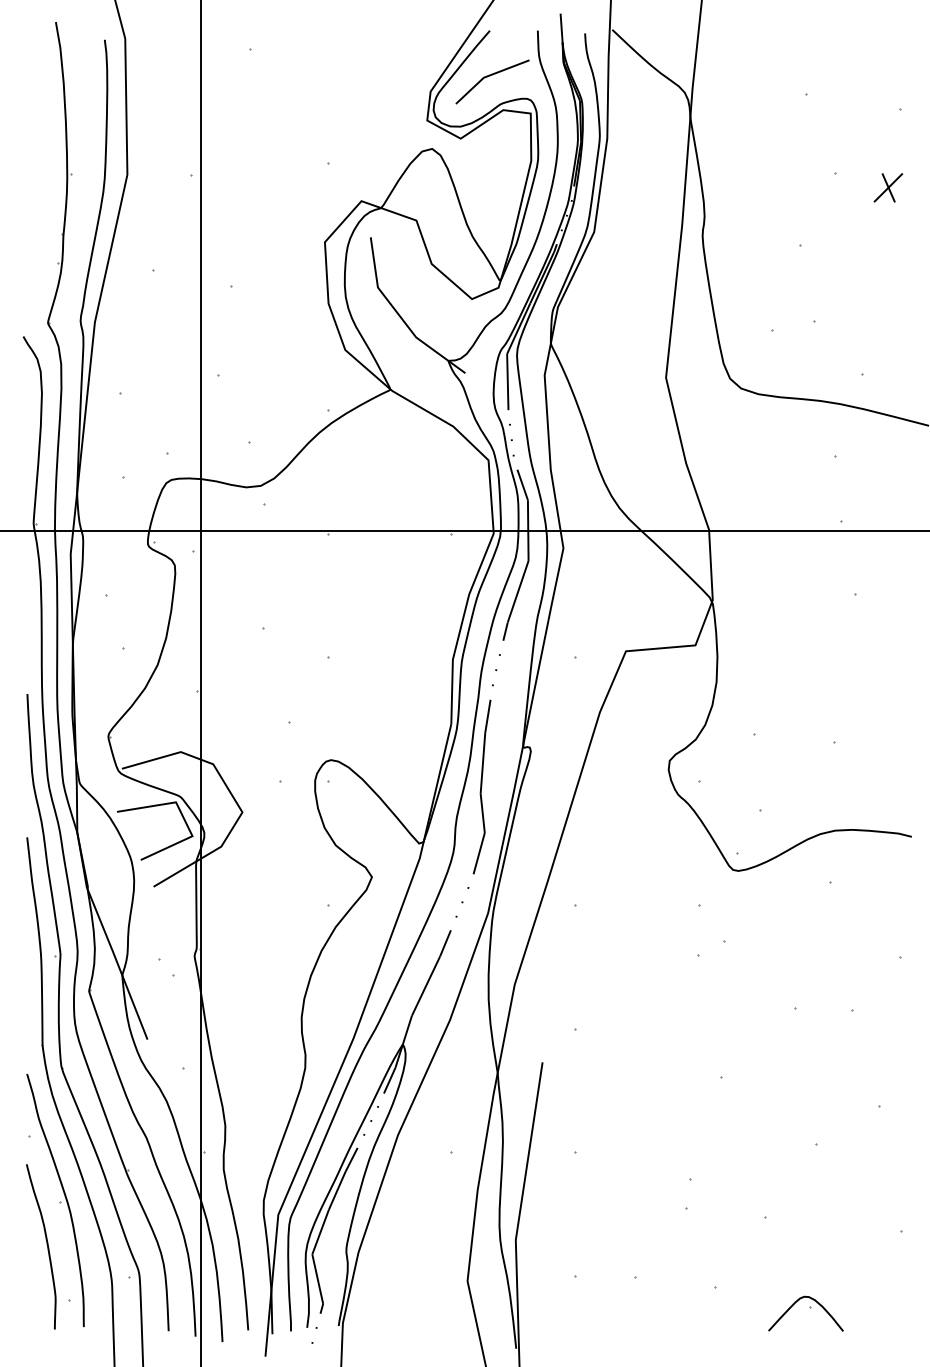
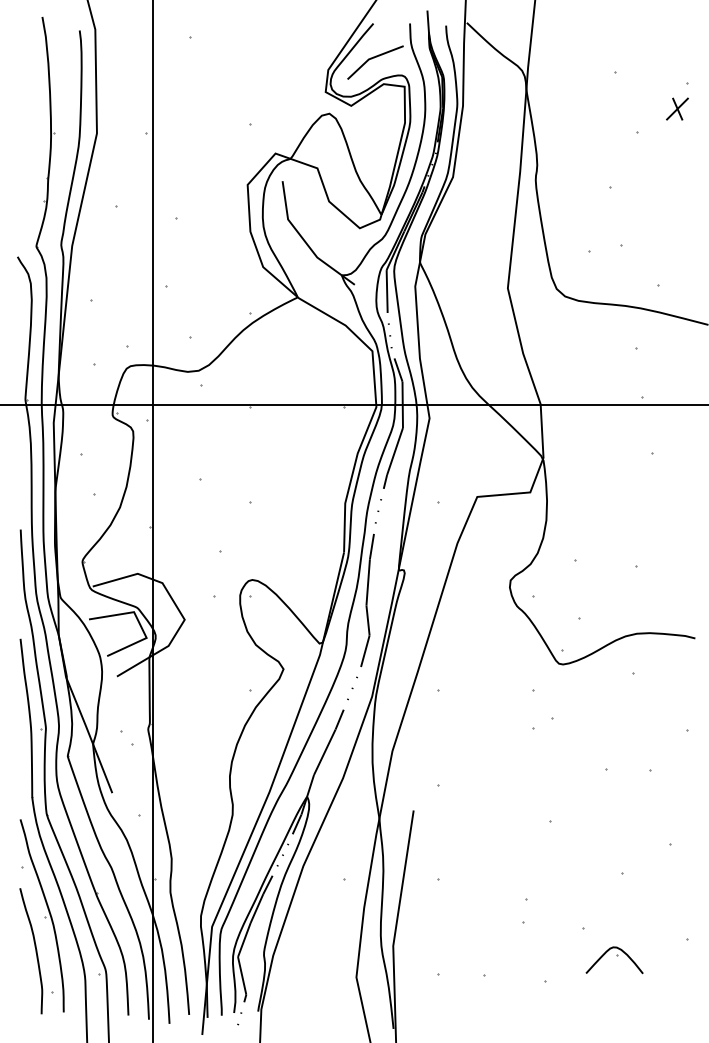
part: (888, 187) -> (677, 108), moved
part: (810, 1308) -> (618, 956), moved

